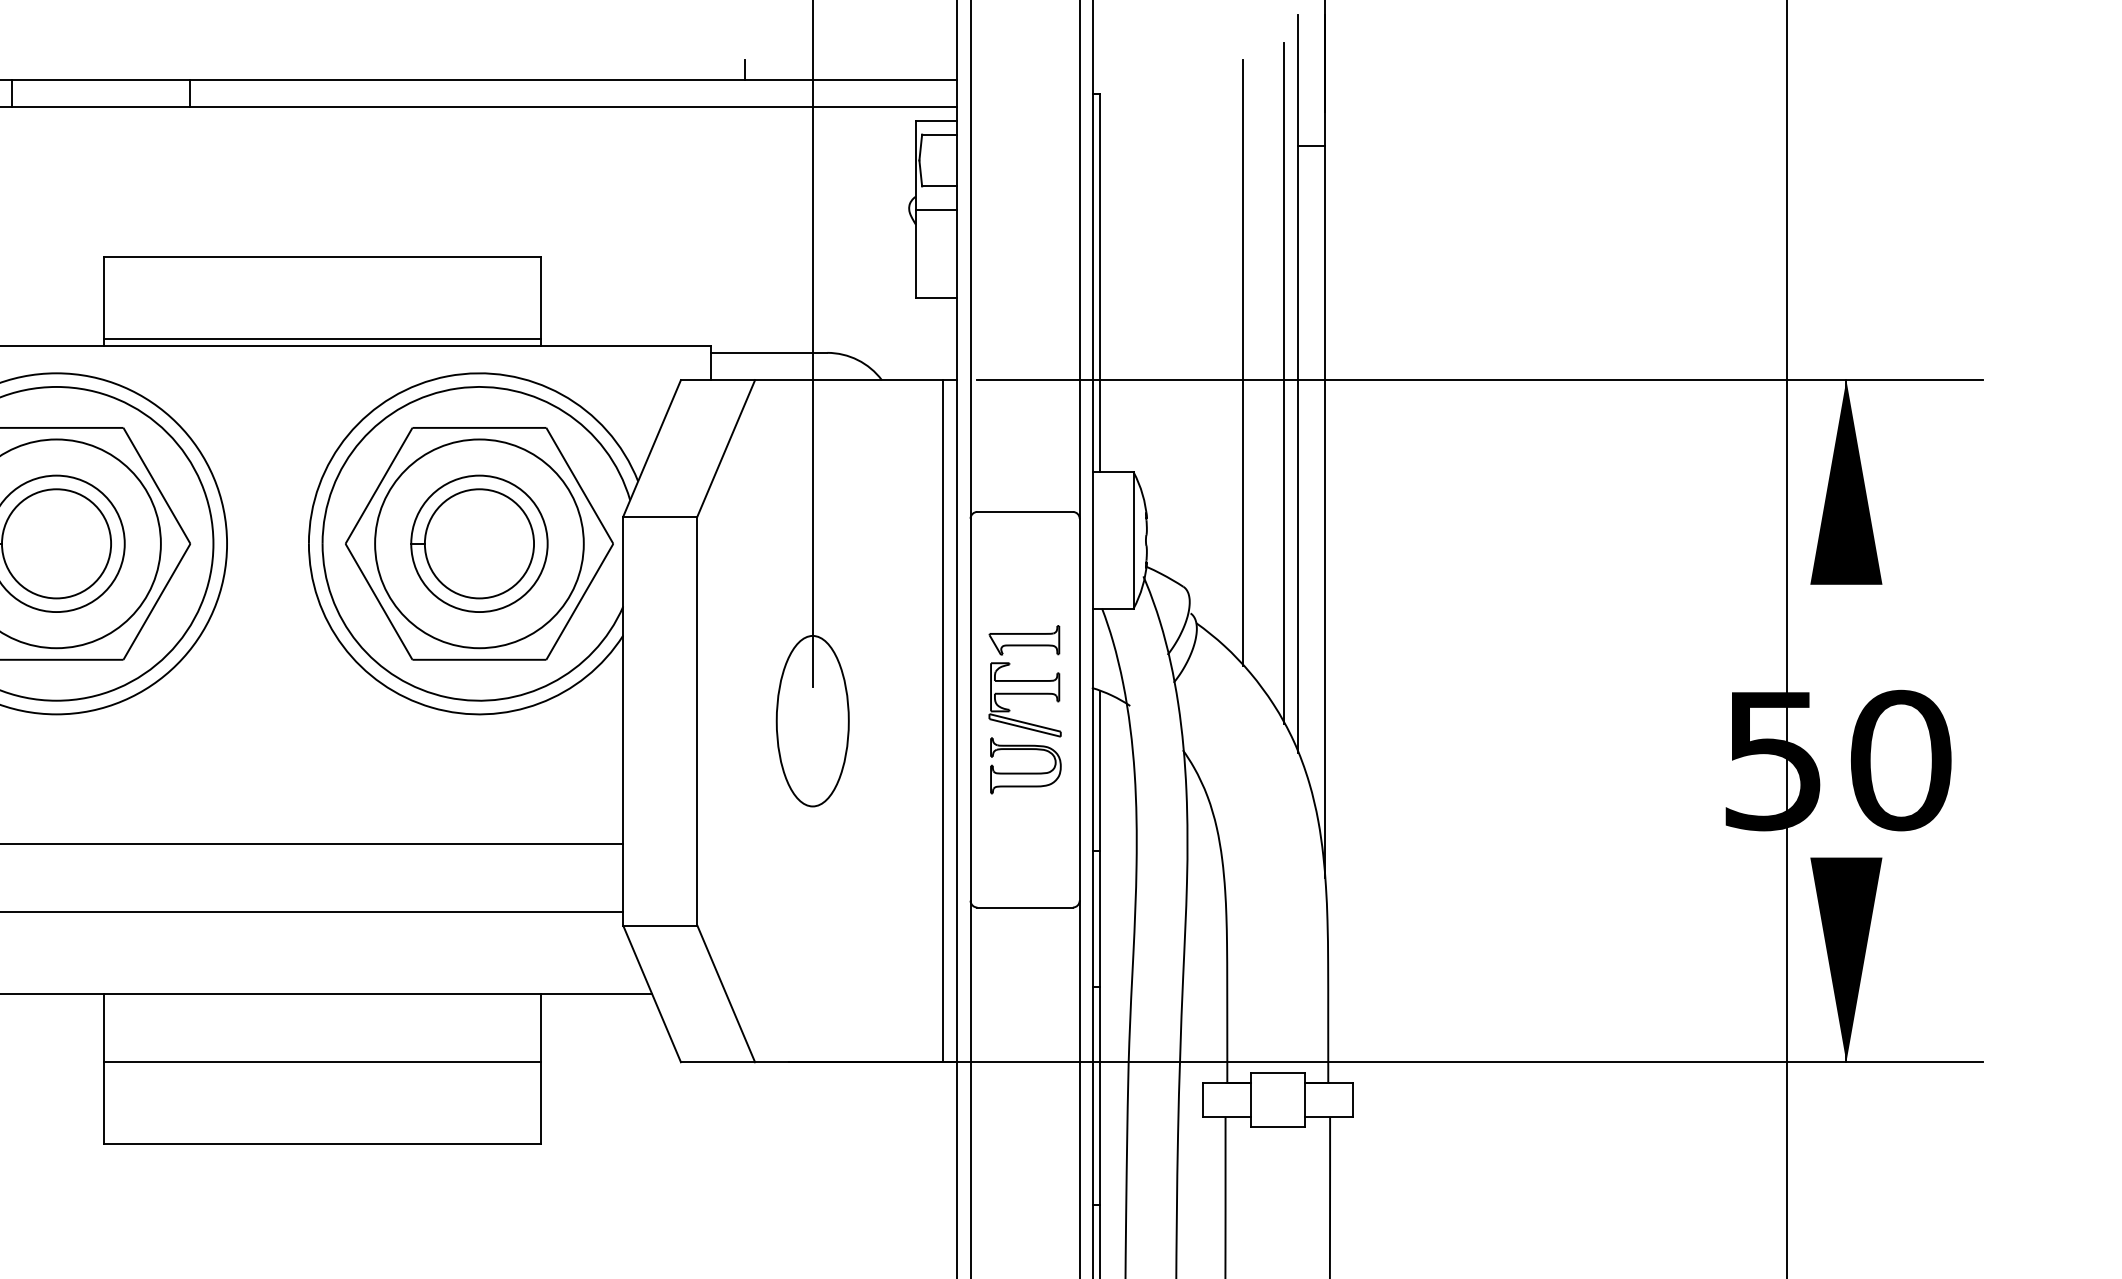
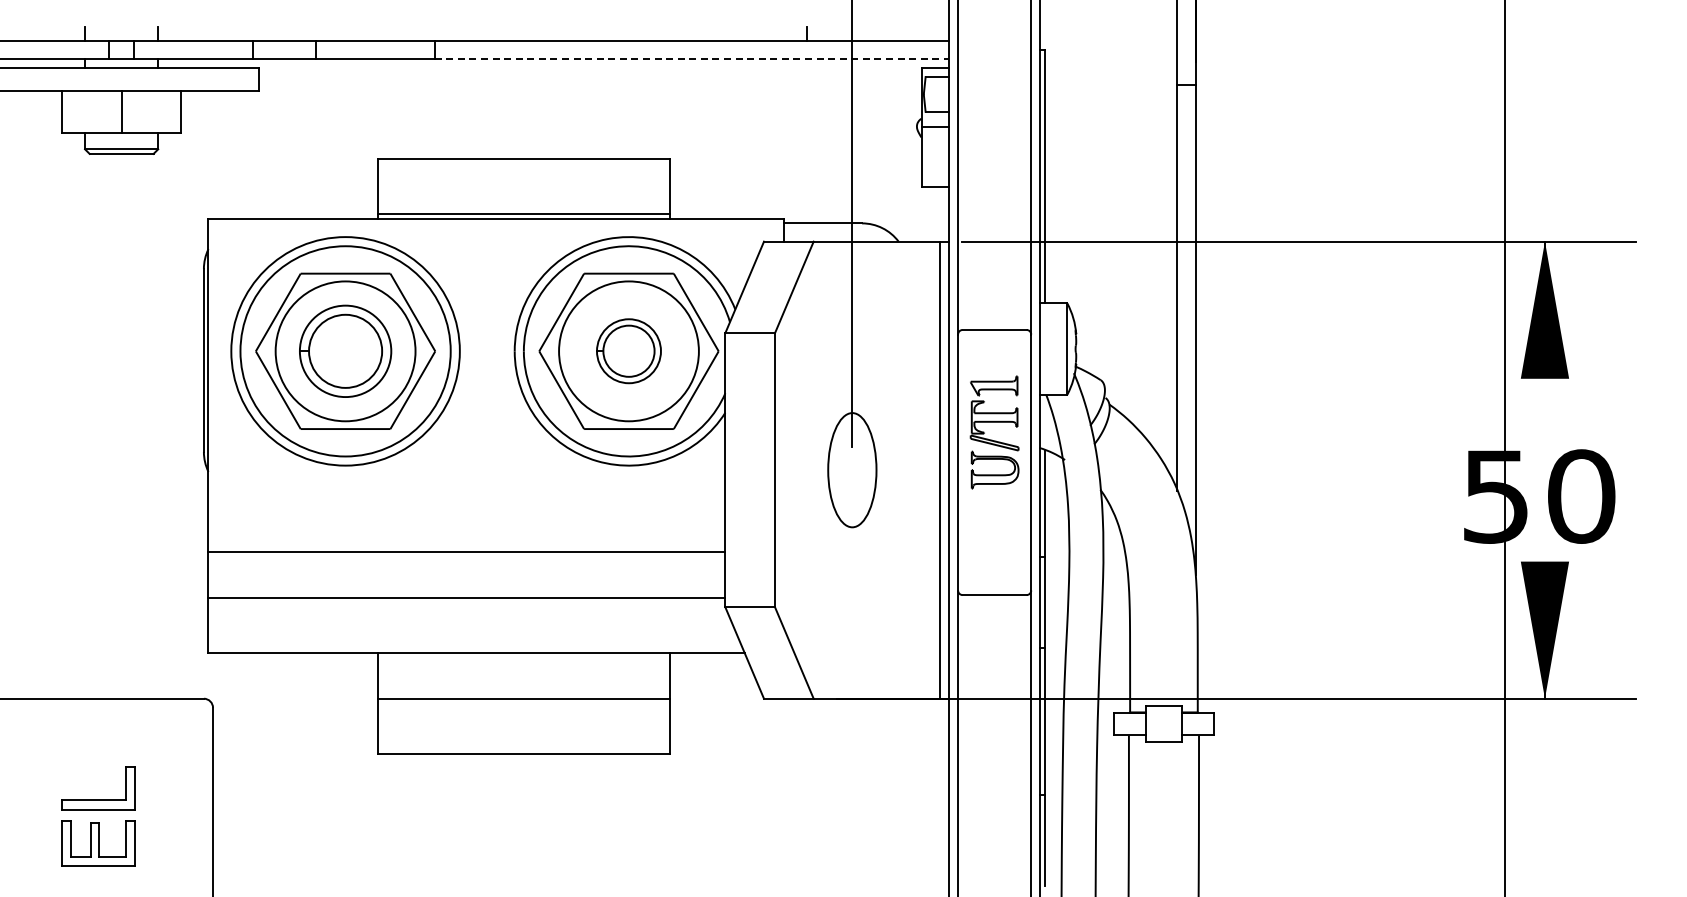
line: (574, 106) -> (692, 58), solid -> dashed
line: (1242, 361) -> (1140, 229), removed
line: (1284, 382) -> (1168, 243), removed
part: (478, 542) -> (628, 350), size x0.7
part: (1021, 720) -> (992, 439), moved

